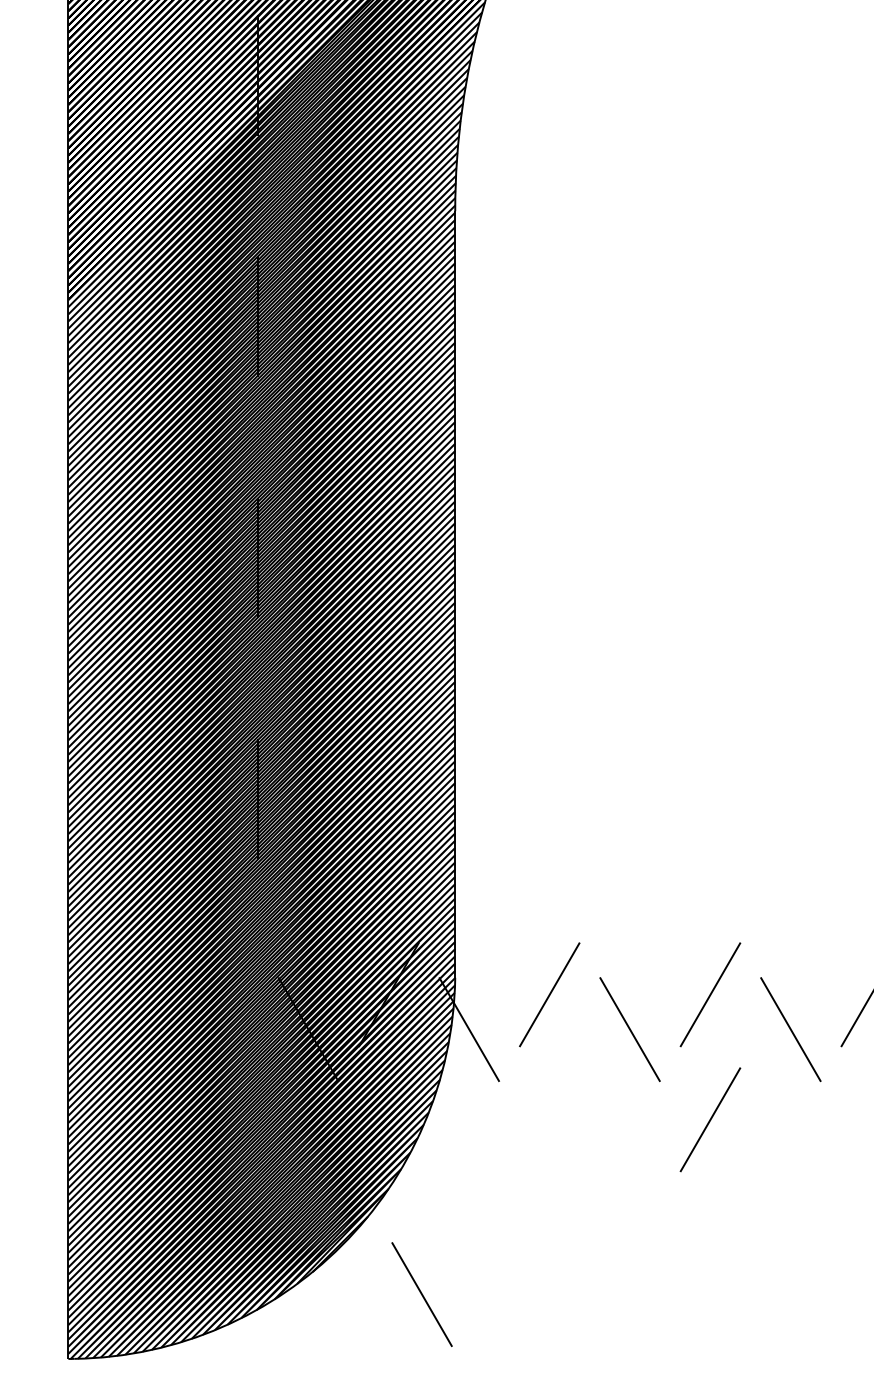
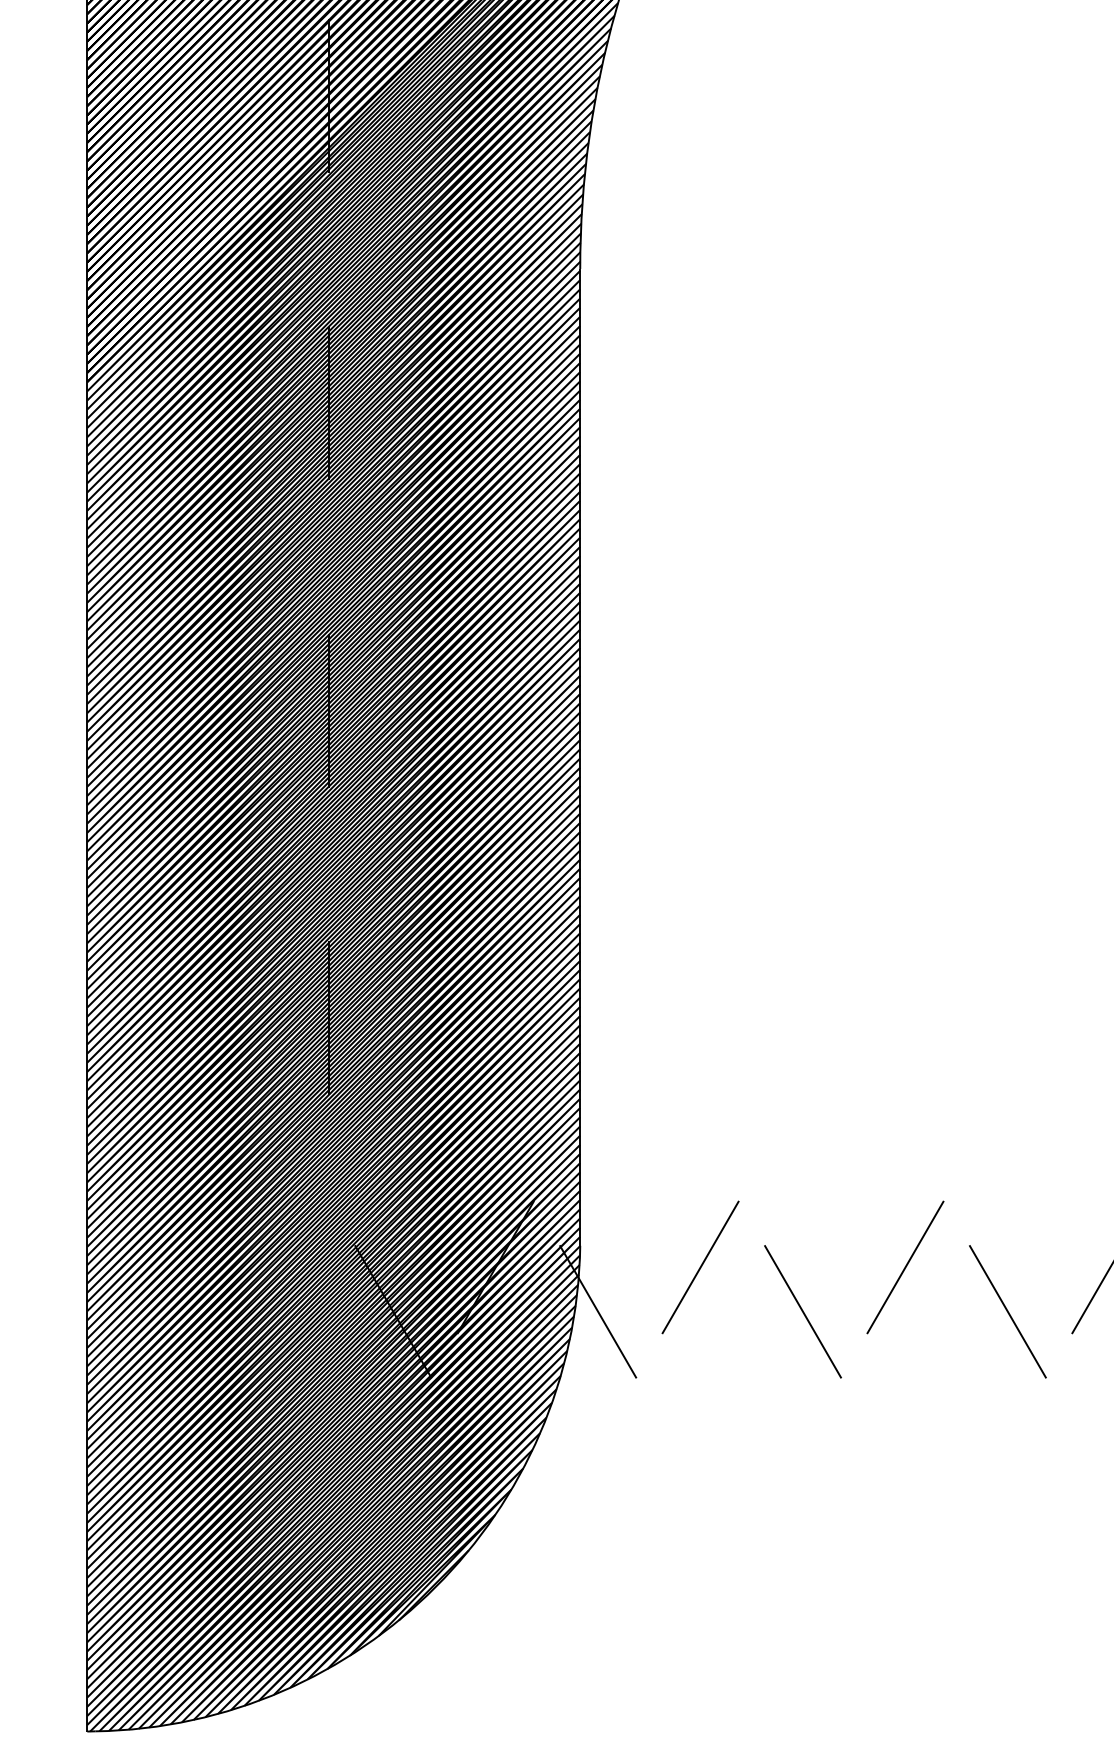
line: (710, 1119) -> (905, 1426), removed
line: (421, 1294) -> (537, 1649), removed

